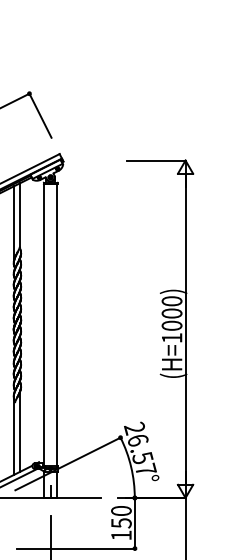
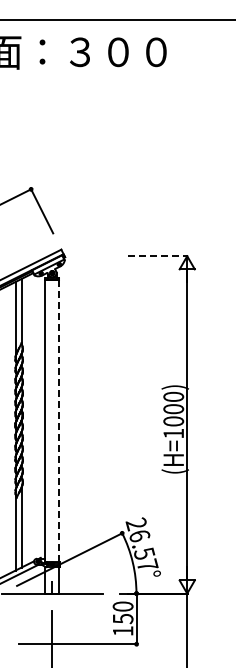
line: (155, 160) -> (157, 256), solid -> dashed
line: (57, 324) -> (59, 420), solid -> dashed

